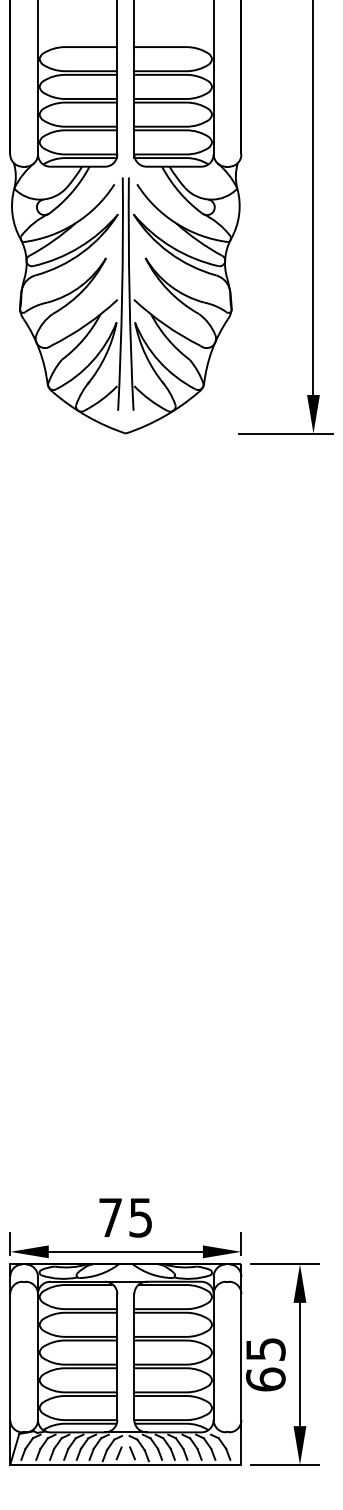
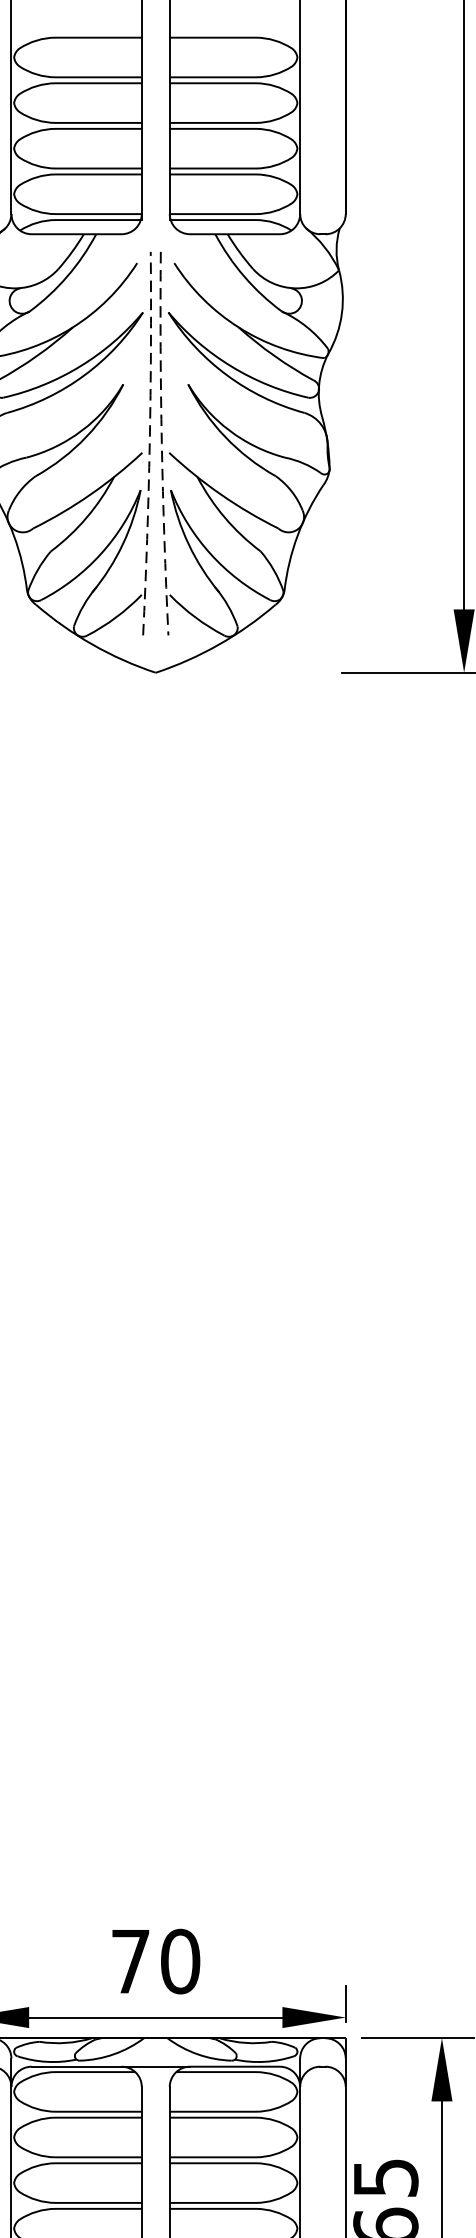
arc: (122, 294) -> (150, 444), solid -> dashed
arc: (129, 294) -> (161, 444), solid -> dashed
text: (140, 1217) -> (179, 1961), 75 -> 70

